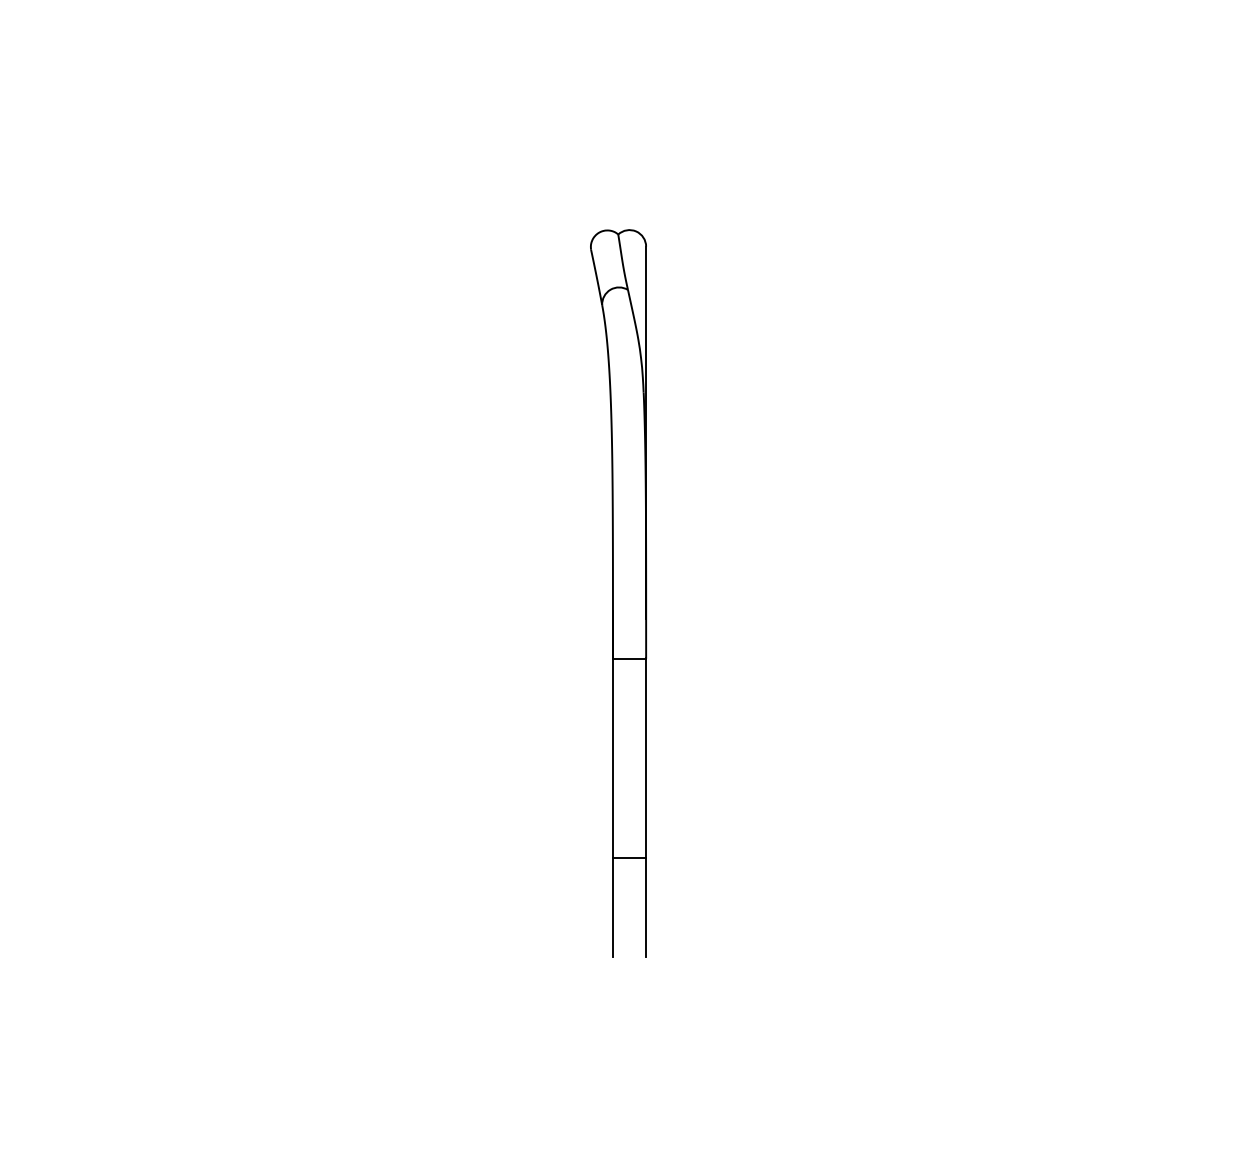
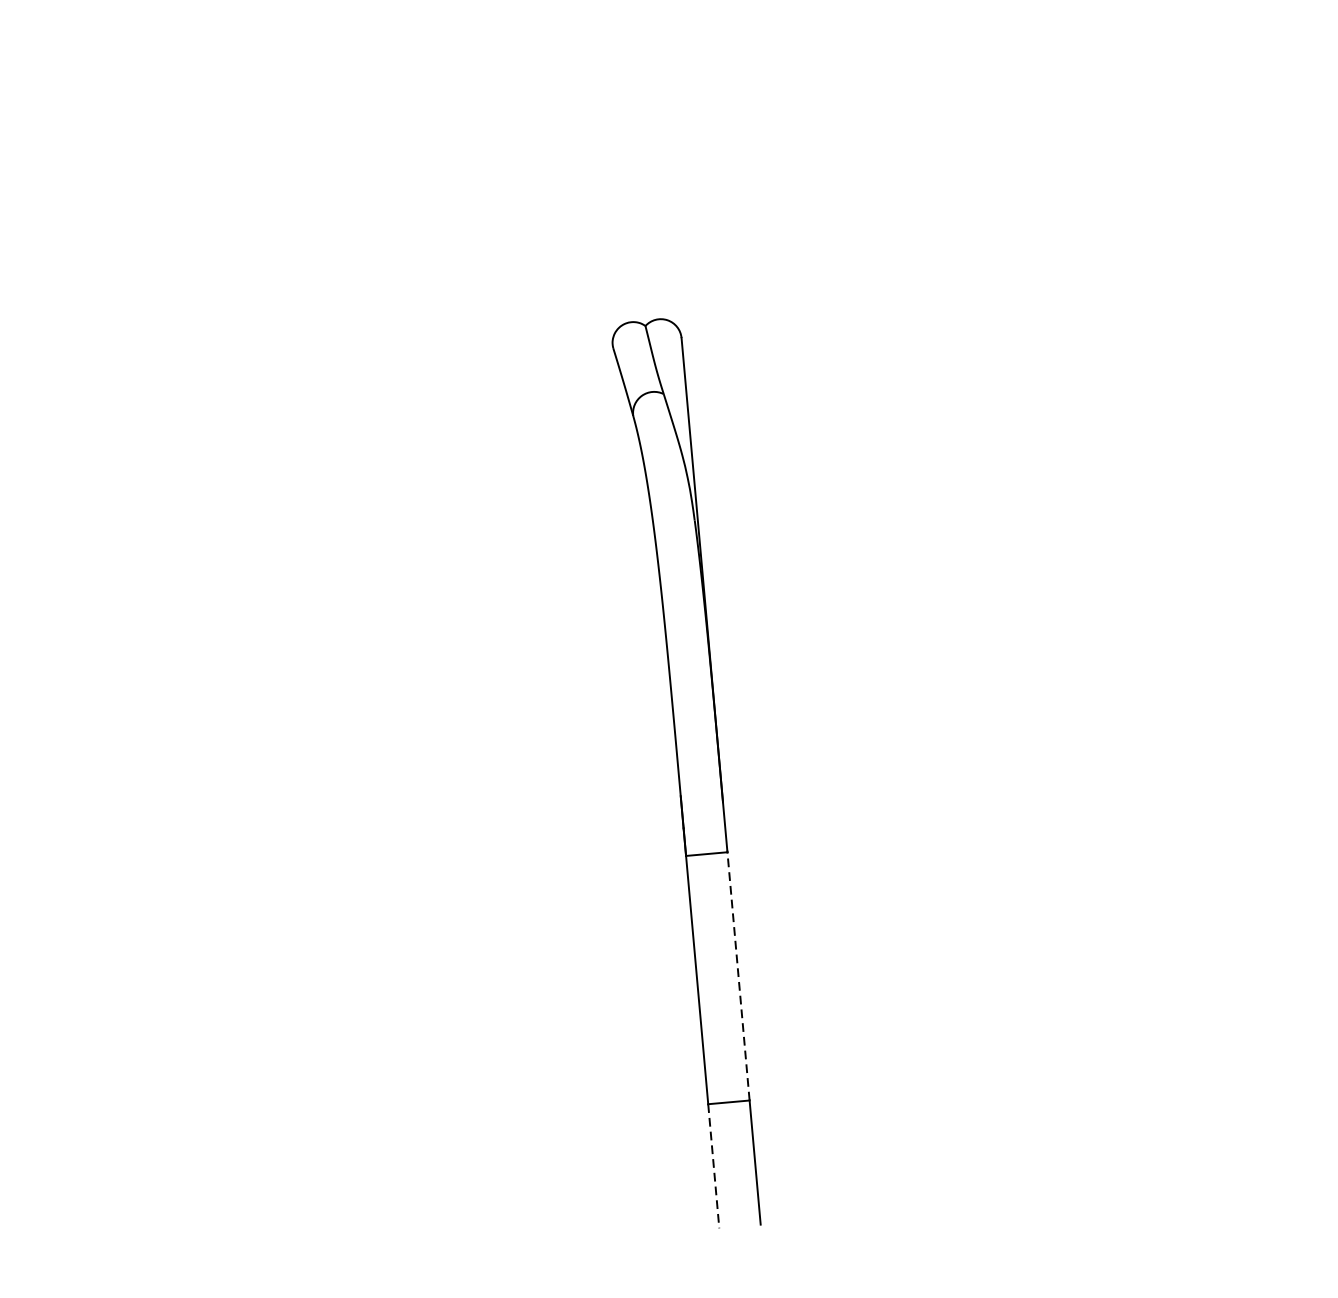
line: (646, 757) -> (738, 975), solid -> dashed
line: (612, 907) -> (713, 1166), solid -> dashed

